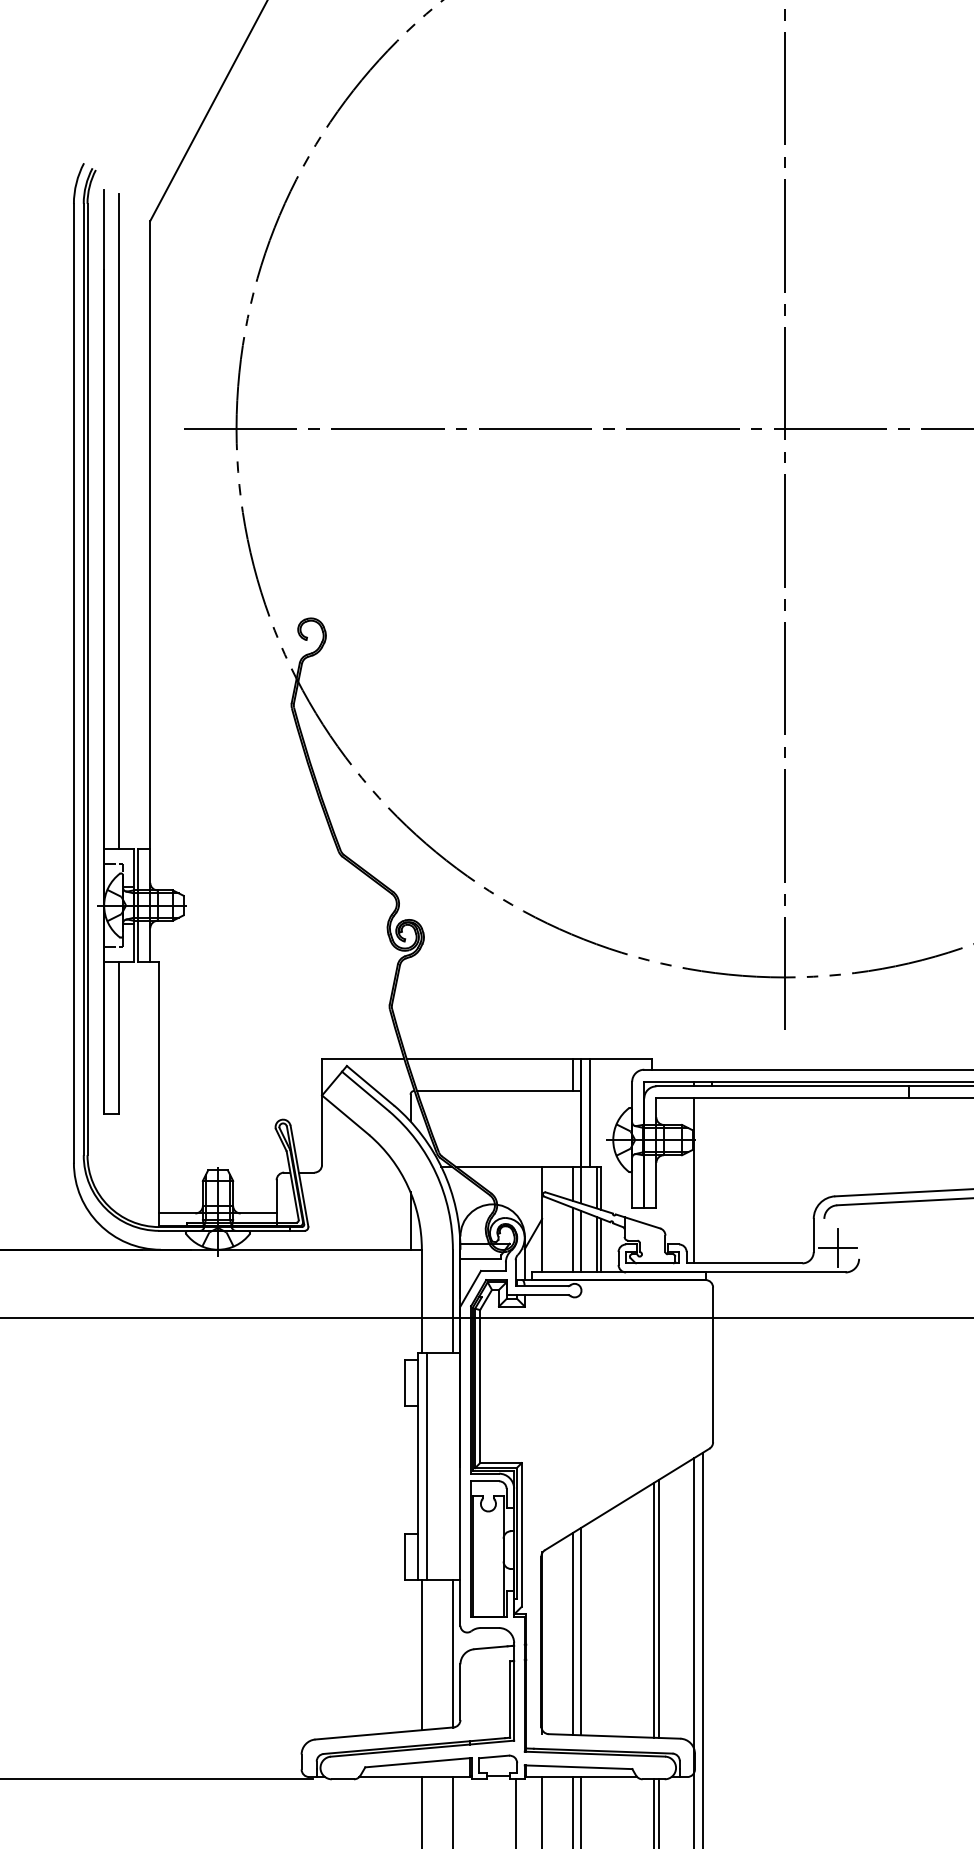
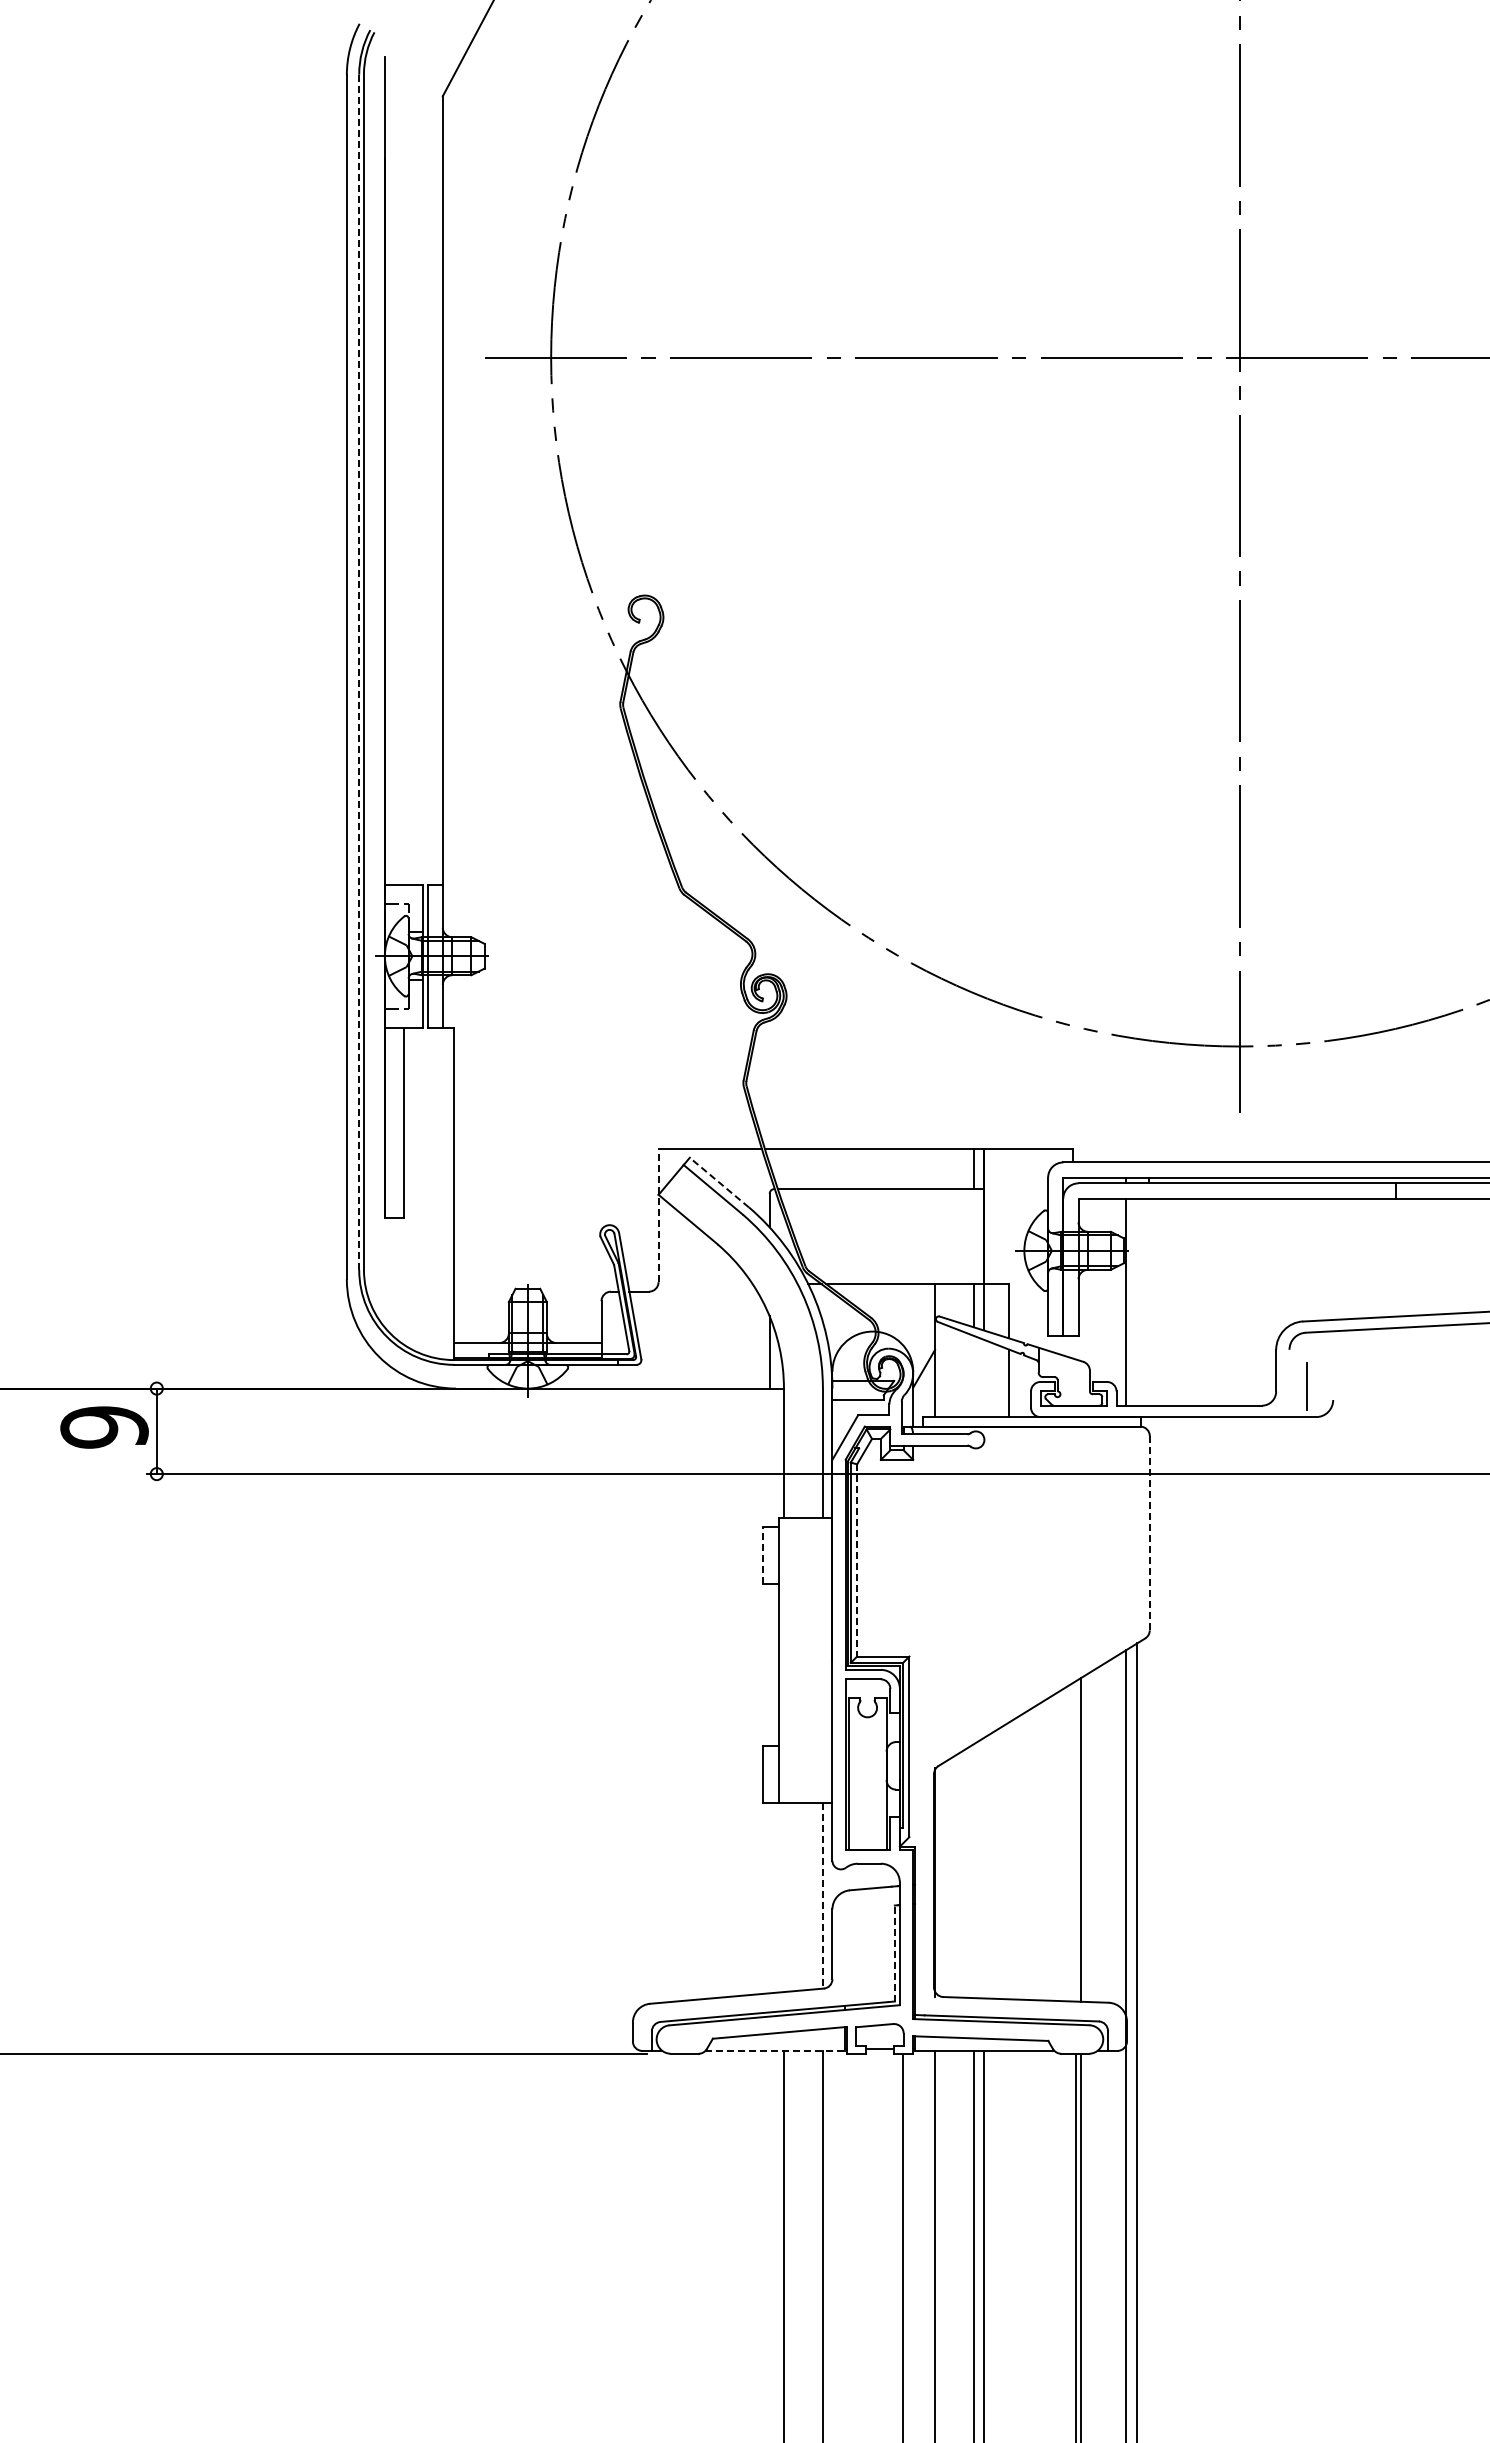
line: (119, 521) -> (403, 473), removed
line: (83, 679) -> (359, 672), solid -> dashed
line: (370, 1085) -> (719, 1182), solid -> dashed
line: (322, 1111) -> (658, 1215), solid -> dashed
line: (589, 1112) -> (994, 1216), removed
line: (596, 1187) -> (1003, 1310), removed
line: (573, 1240) -> (974, 1376), removed
line: (580, 1241) -> (983, 1378), removed
line: (596, 1244) -> (1003, 1382), removed
line: (837, 1248) -> (1306, 1386), removed
line: (712, 1364) -> (1149, 1532), solid -> dashed
line: (405, 1382) -> (763, 1555), solid -> dashed
line: (480, 1386) -> (857, 1560), solid -> dashed
line: (427, 1465) -> (790, 1659), removed
line: (653, 1610) -> (1075, 1841), removed
line: (580, 1631) -> (983, 1868), removed
line: (573, 1634) -> (974, 1871), removed
line: (452, 1653) -> (822, 1895), solid -> dashed
line: (421, 1654) -> (783, 1897), removed
line: (509, 1699) -> (894, 1953), solid -> dashed
line: (415, 1776) -> (775, 2050), solid -> dashed

